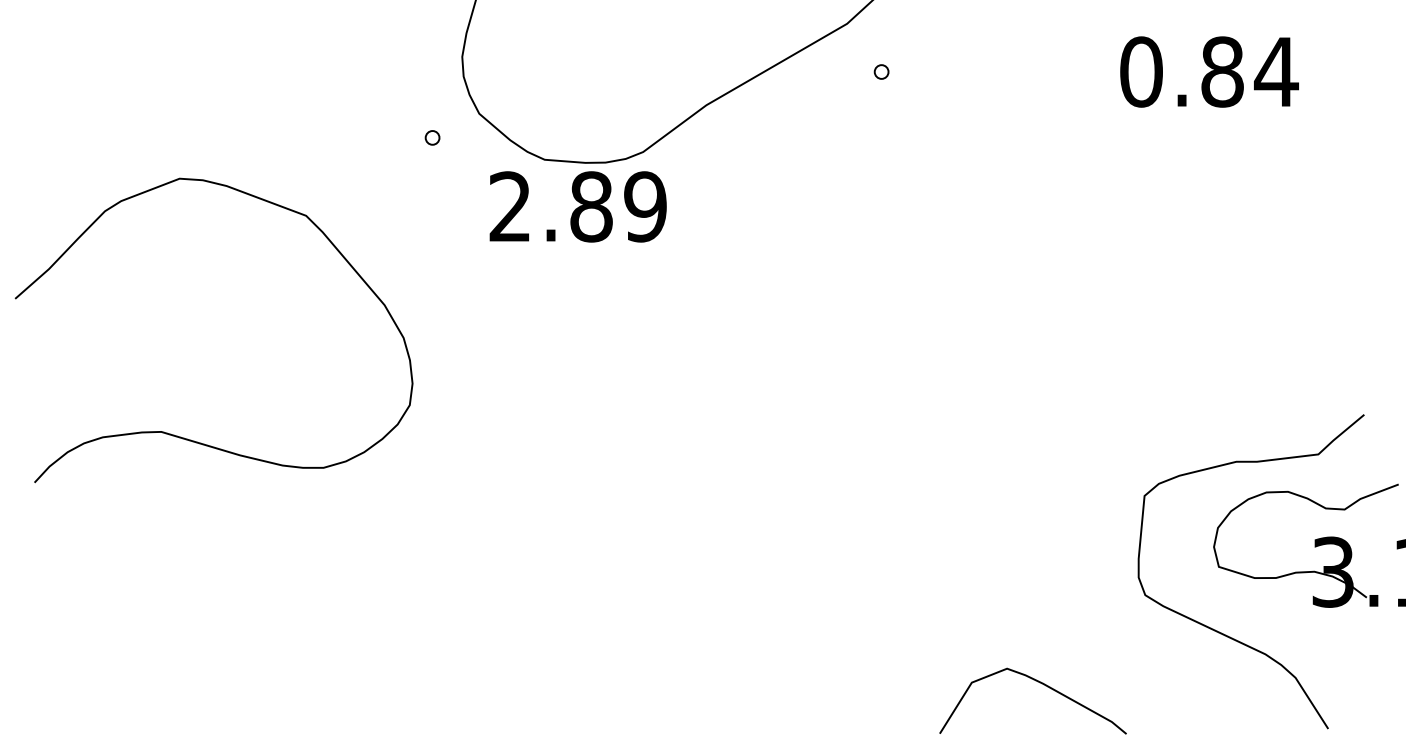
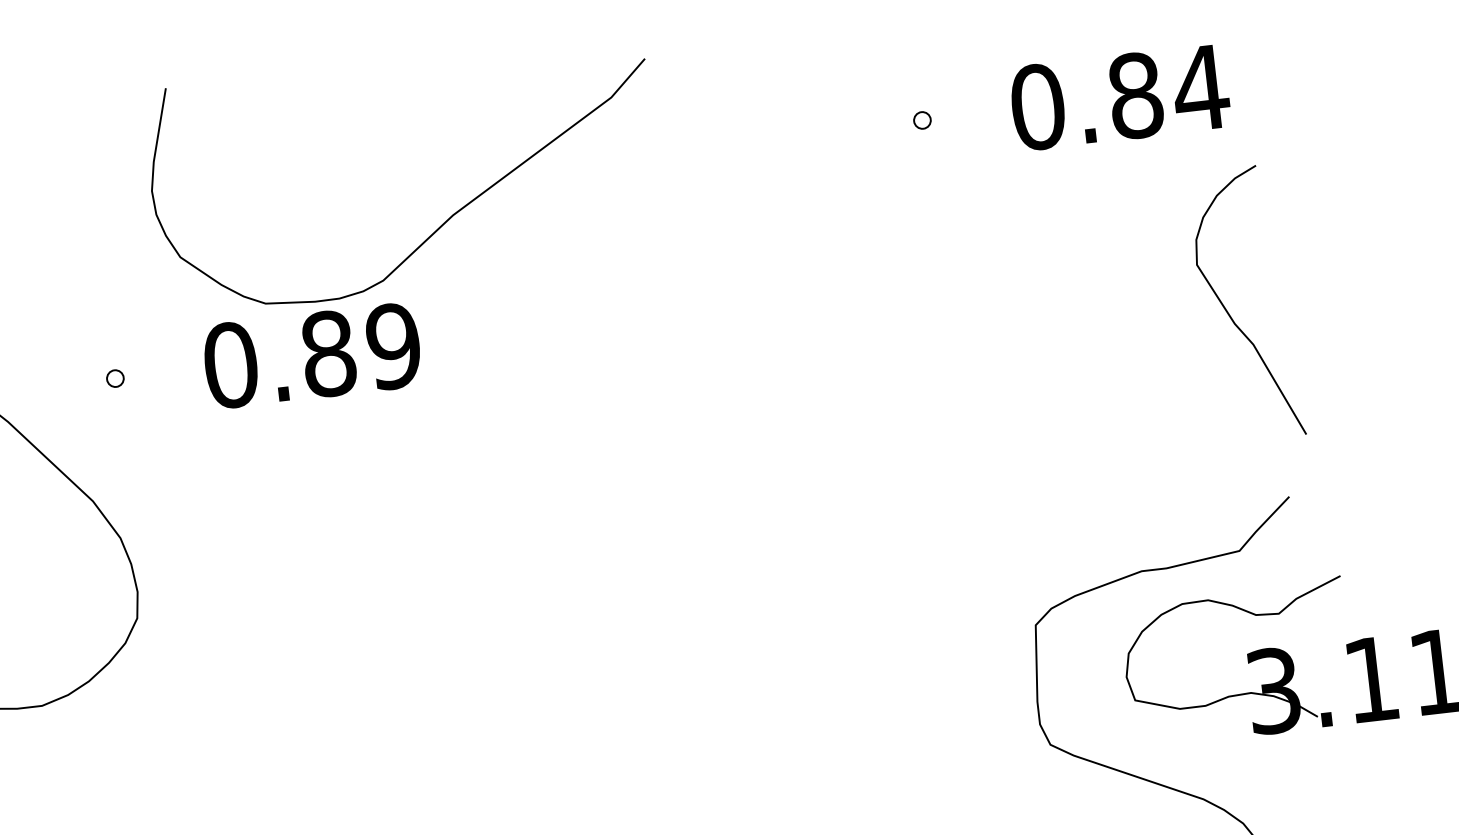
part: (881, 71) -> (922, 119), moved
text: (1209, 71) -> (1119, 96), moved
part: (432, 137) -> (115, 378), moved
text: (510, 206) -> (230, 364), 2.89 -> 0.89
curve: (1332, 258) -> (1229, 312), added

